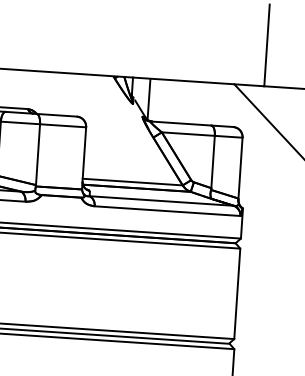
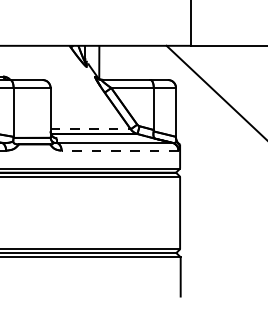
line: (133, 182) -> (91, 129), solid -> dashed
line: (166, 210) -> (119, 150), solid -> dashed

